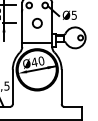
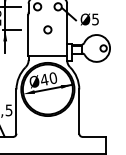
circle: (36, 23) -> (46, 29), size x0.62

